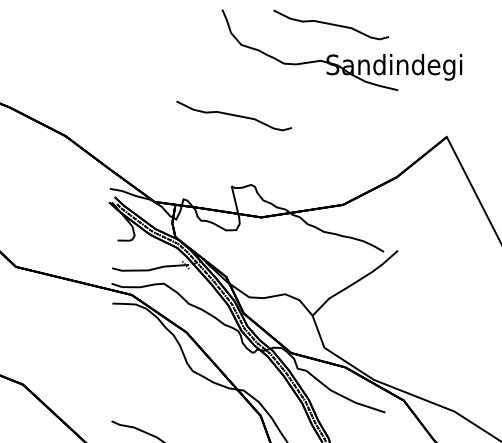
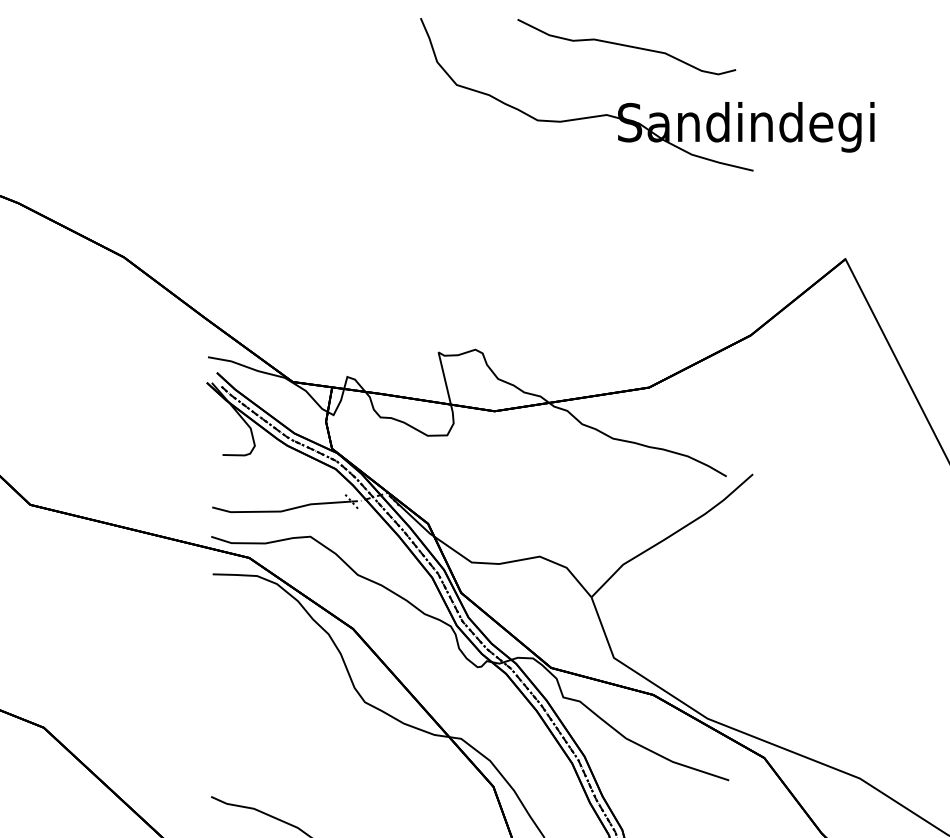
curve: (234, 115) -> (443, 218), removed

